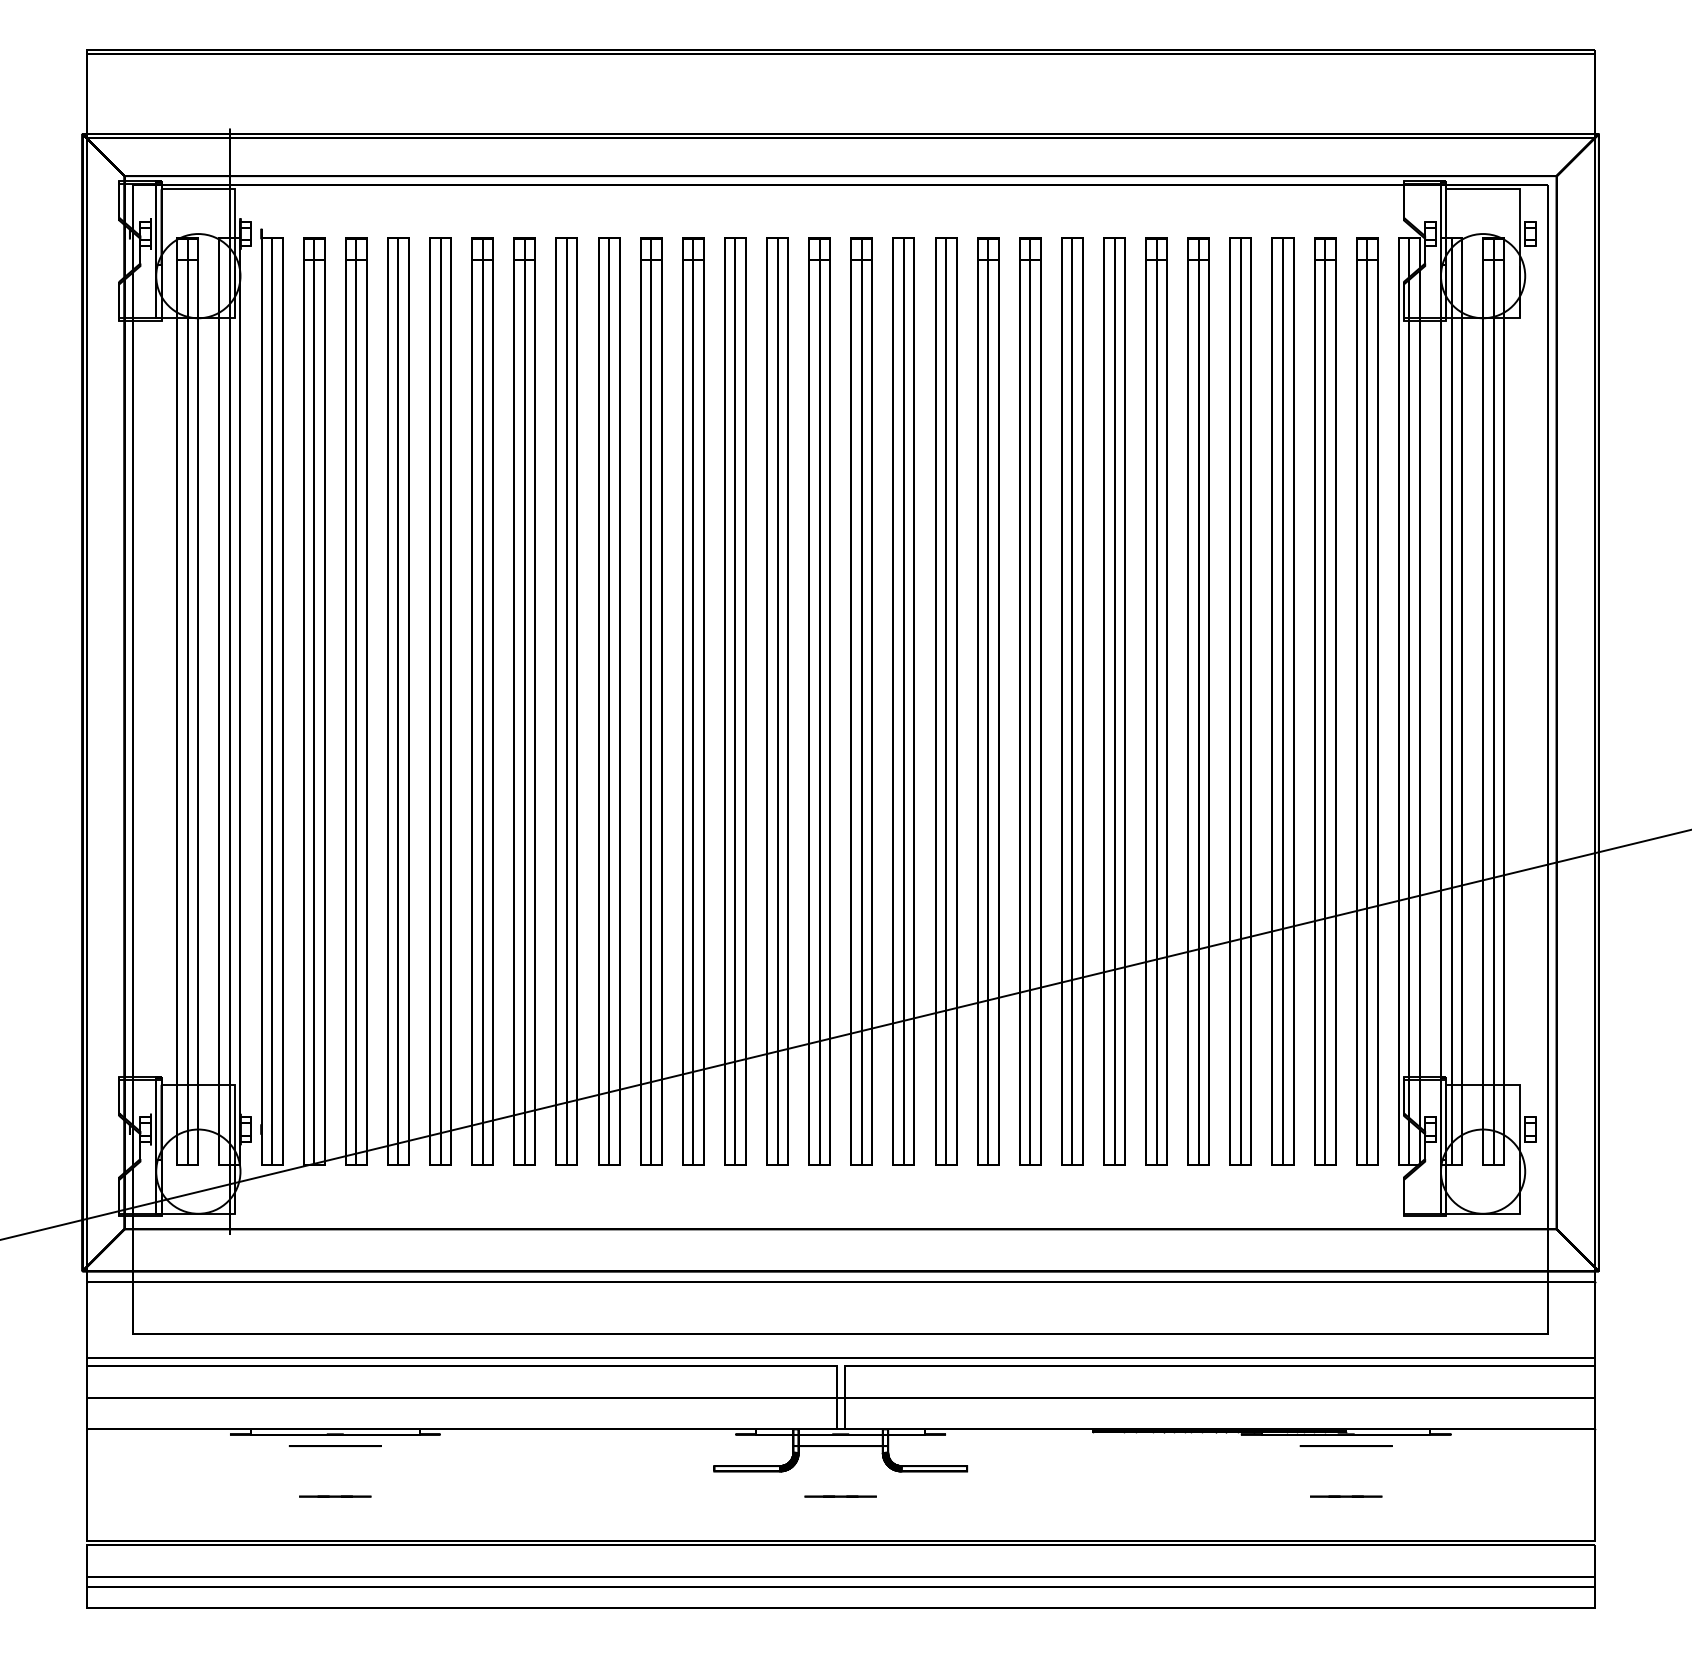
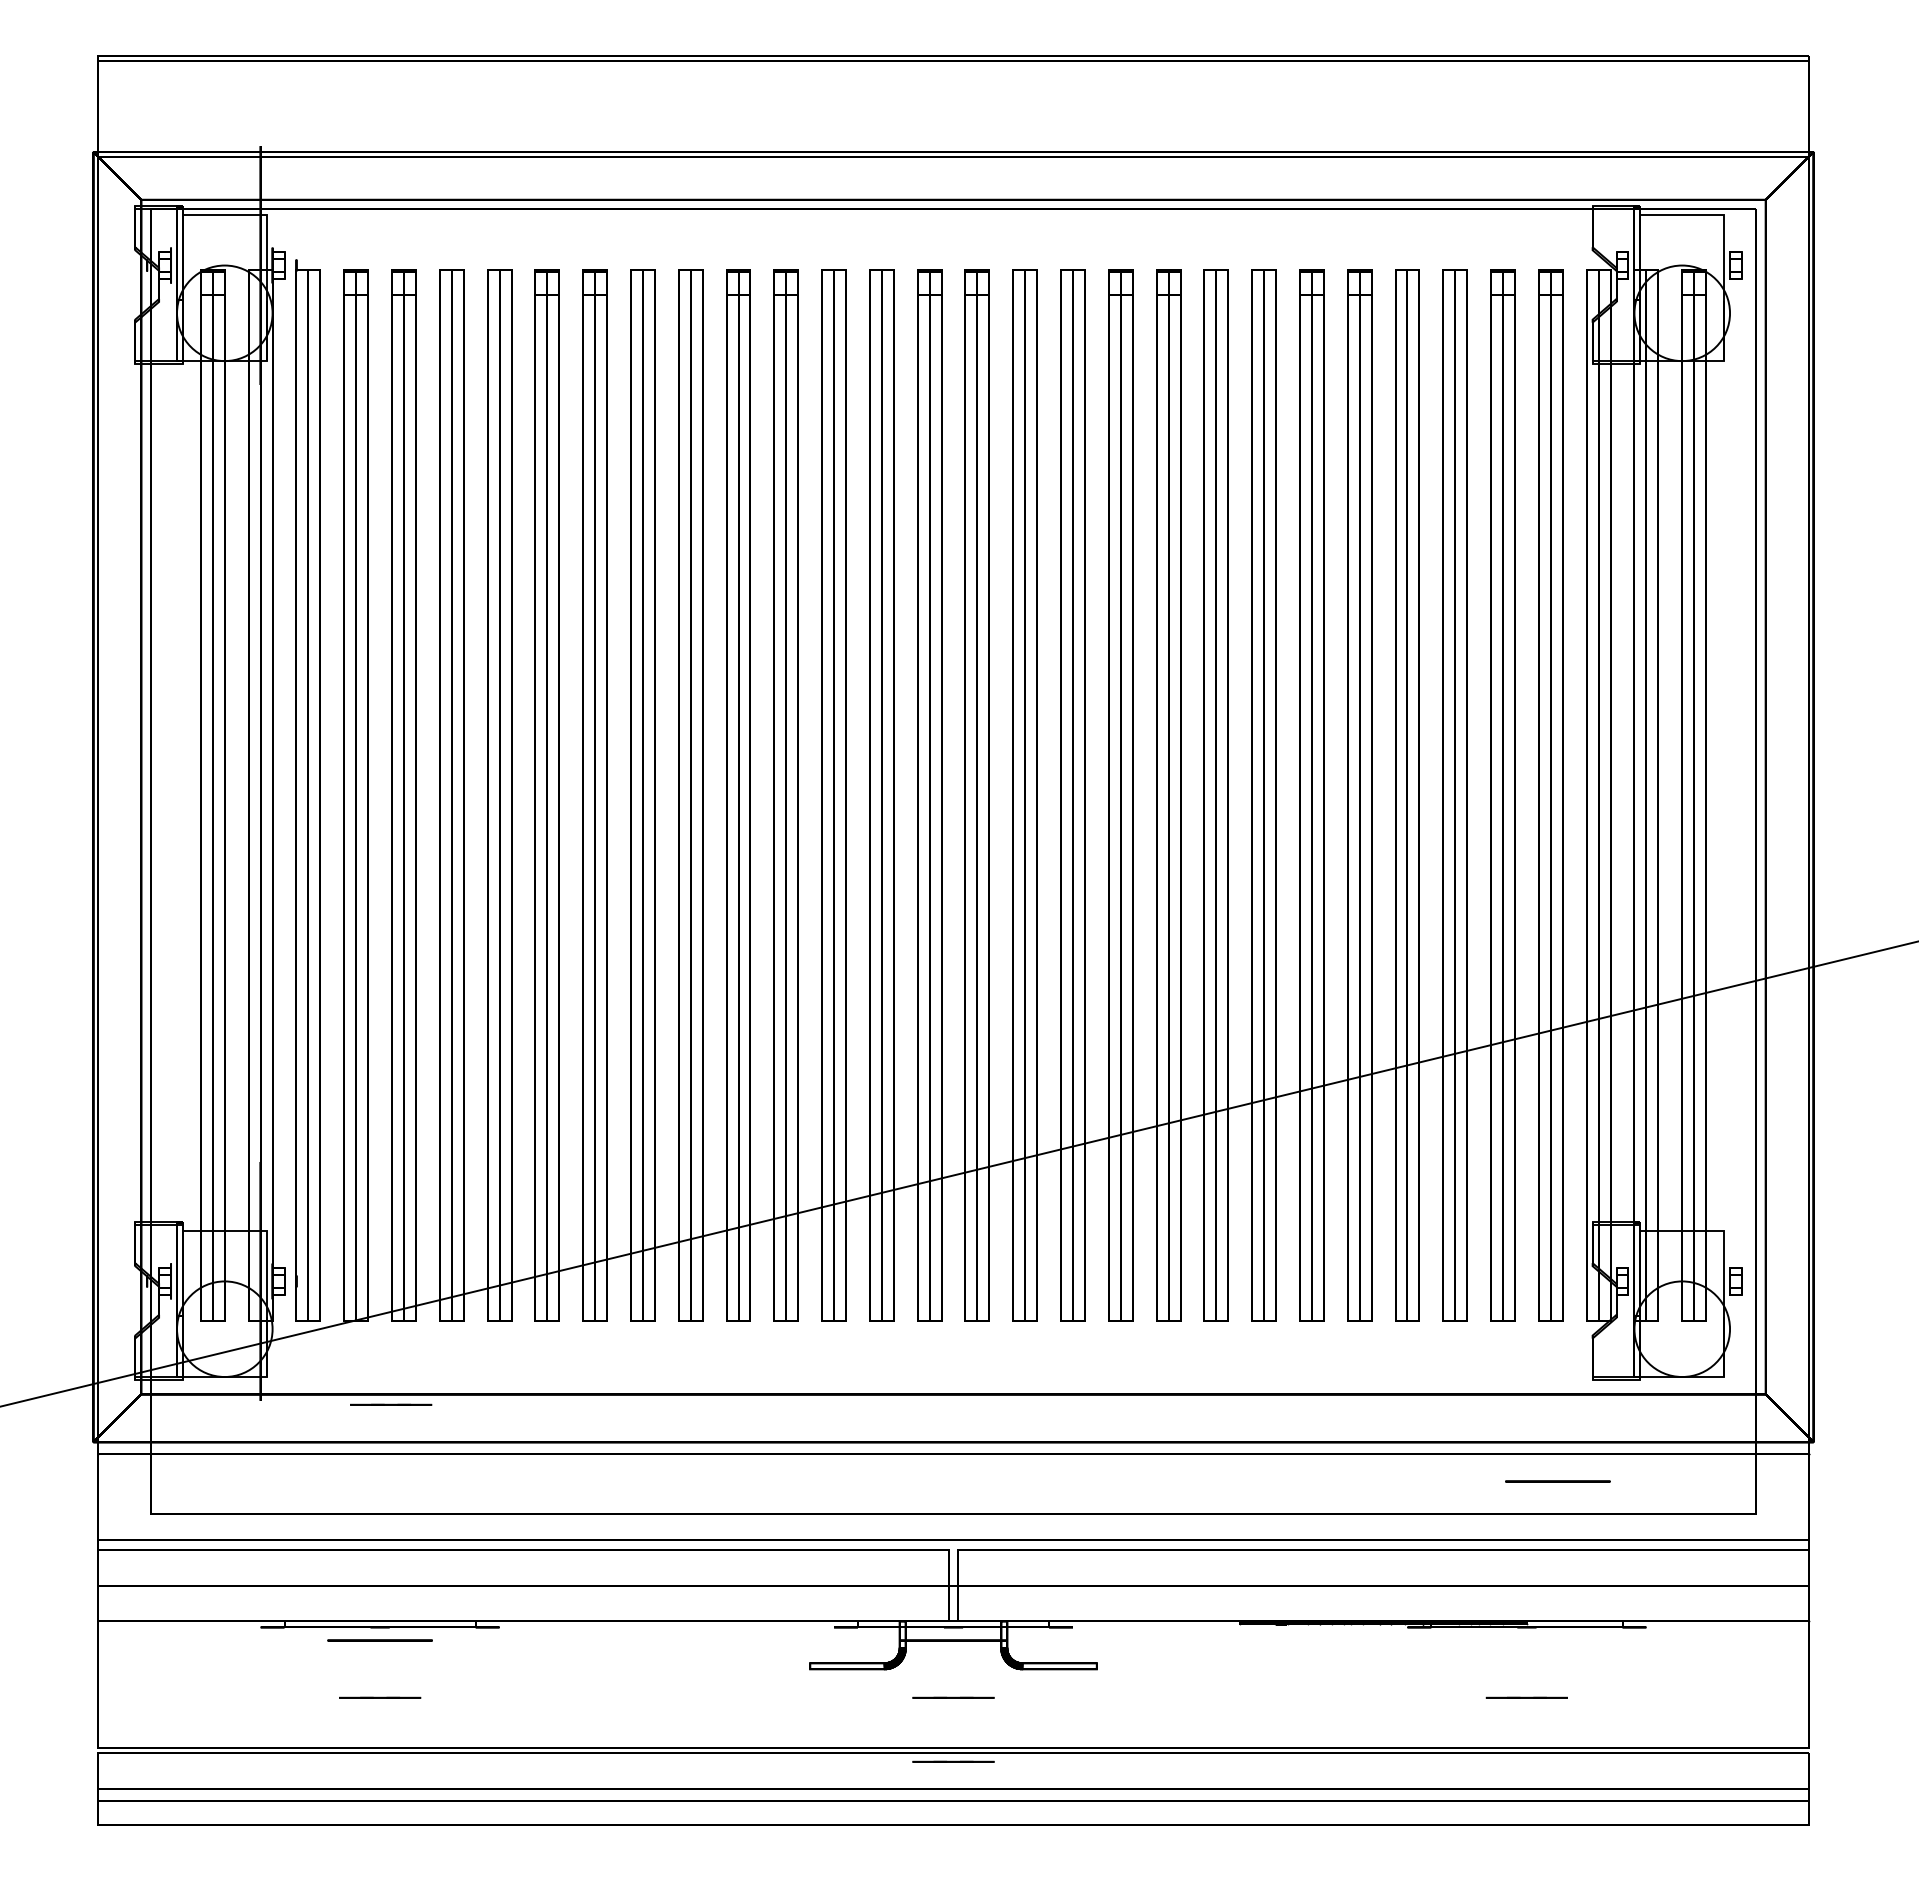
line: (345, 1238) -> (391, 1404), added
circle: (1345, 1446) -> (1557, 1481), moved
line: (840, 1552) -> (953, 1761), added

